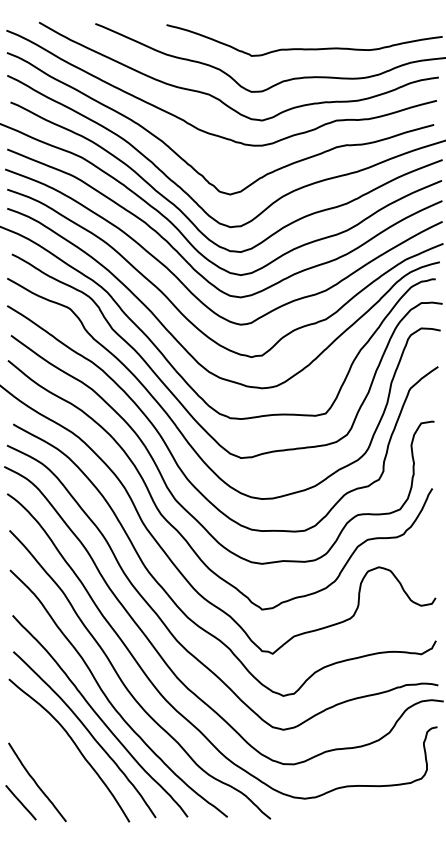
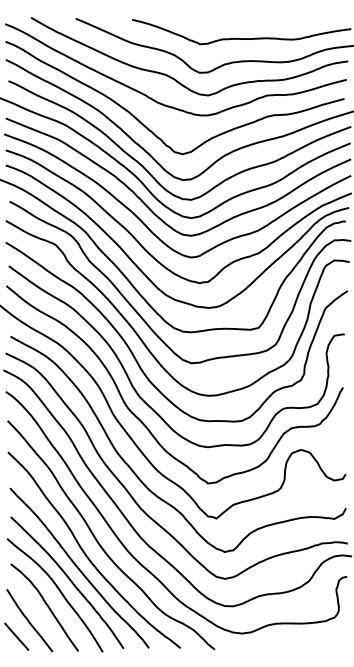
curve: (58, 763) -> (46, 605), added

